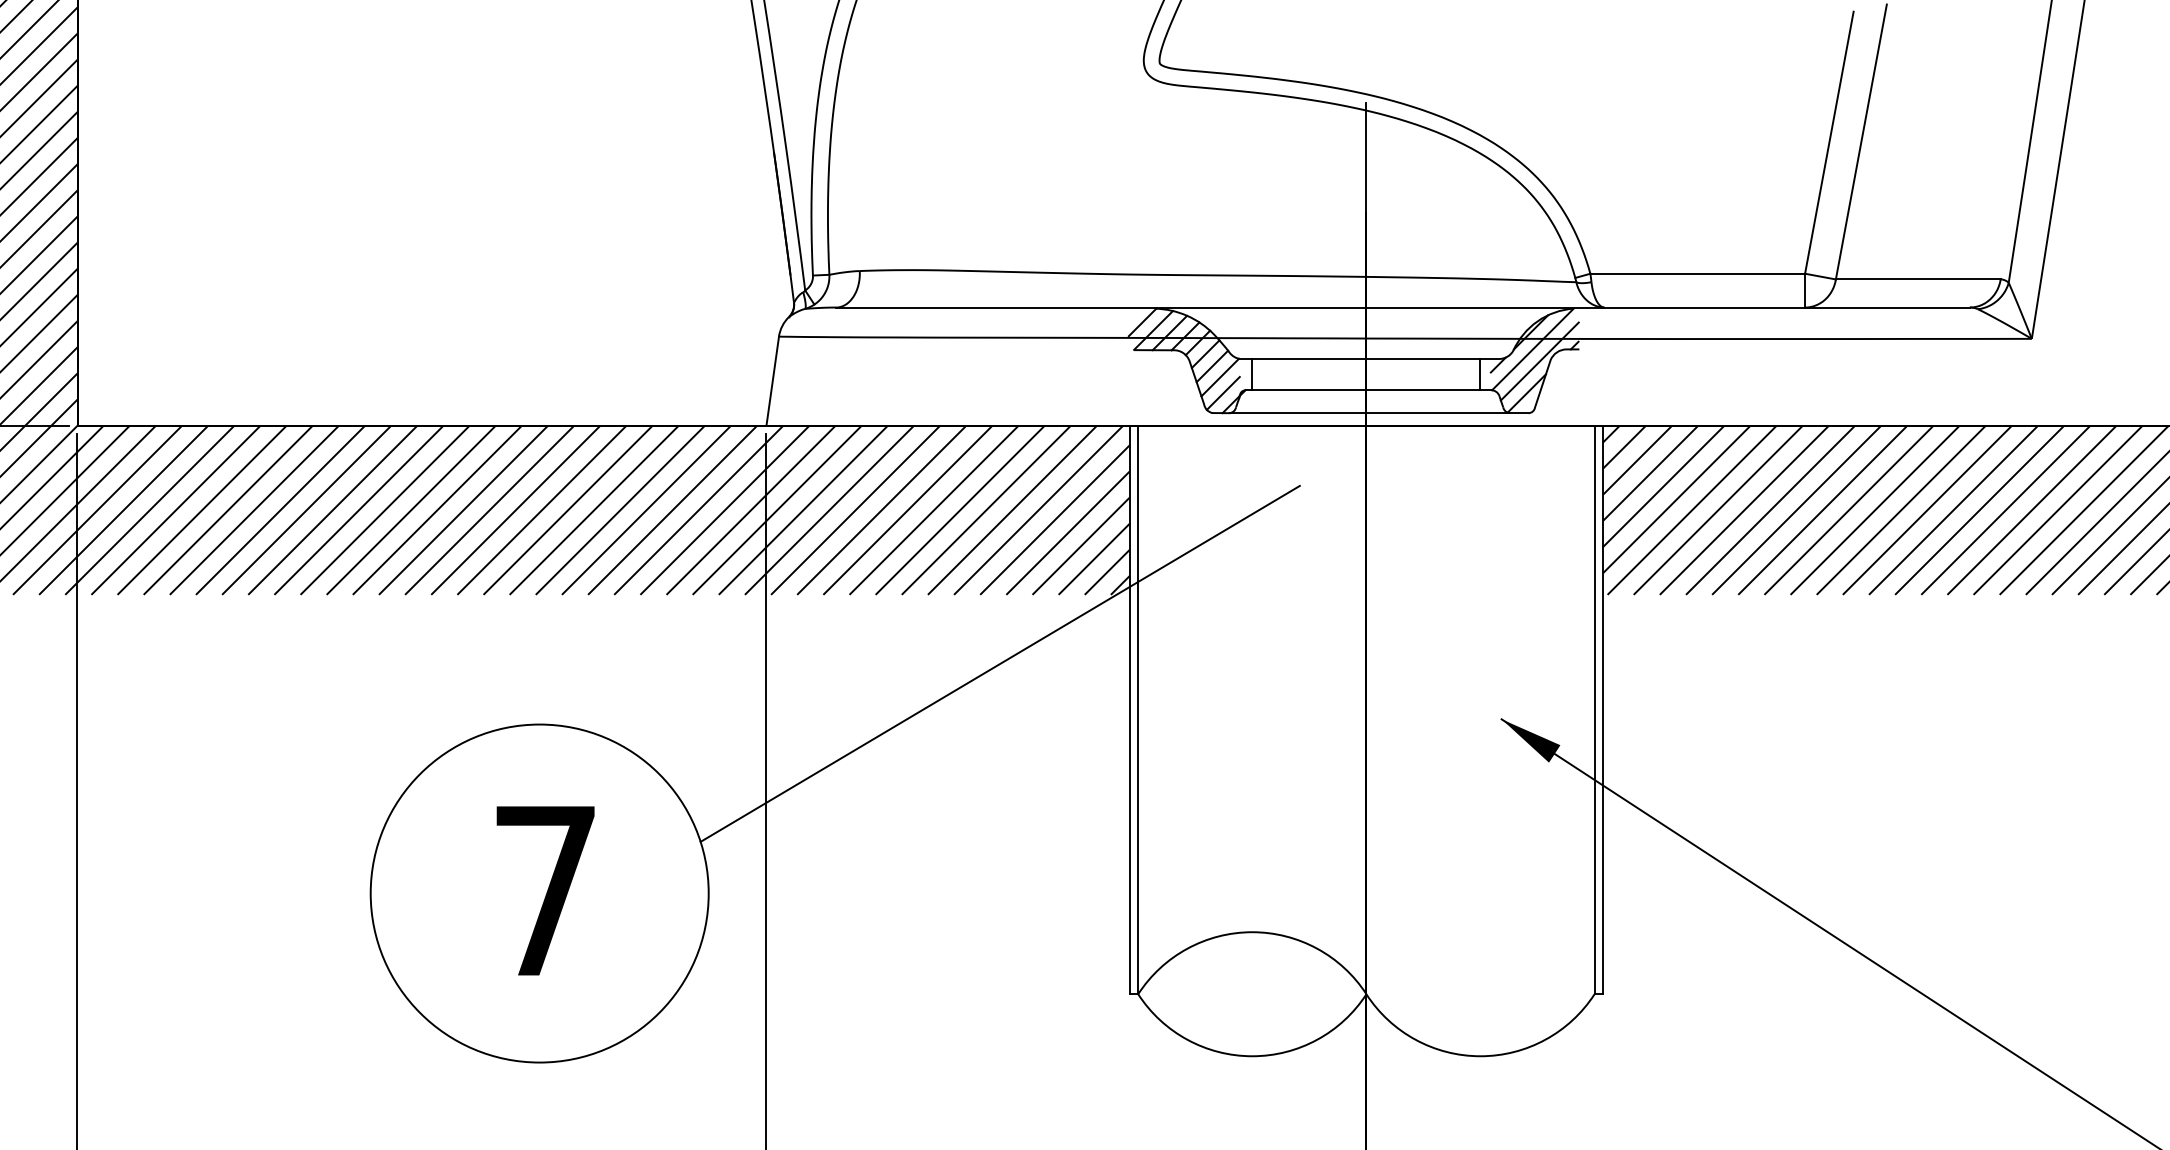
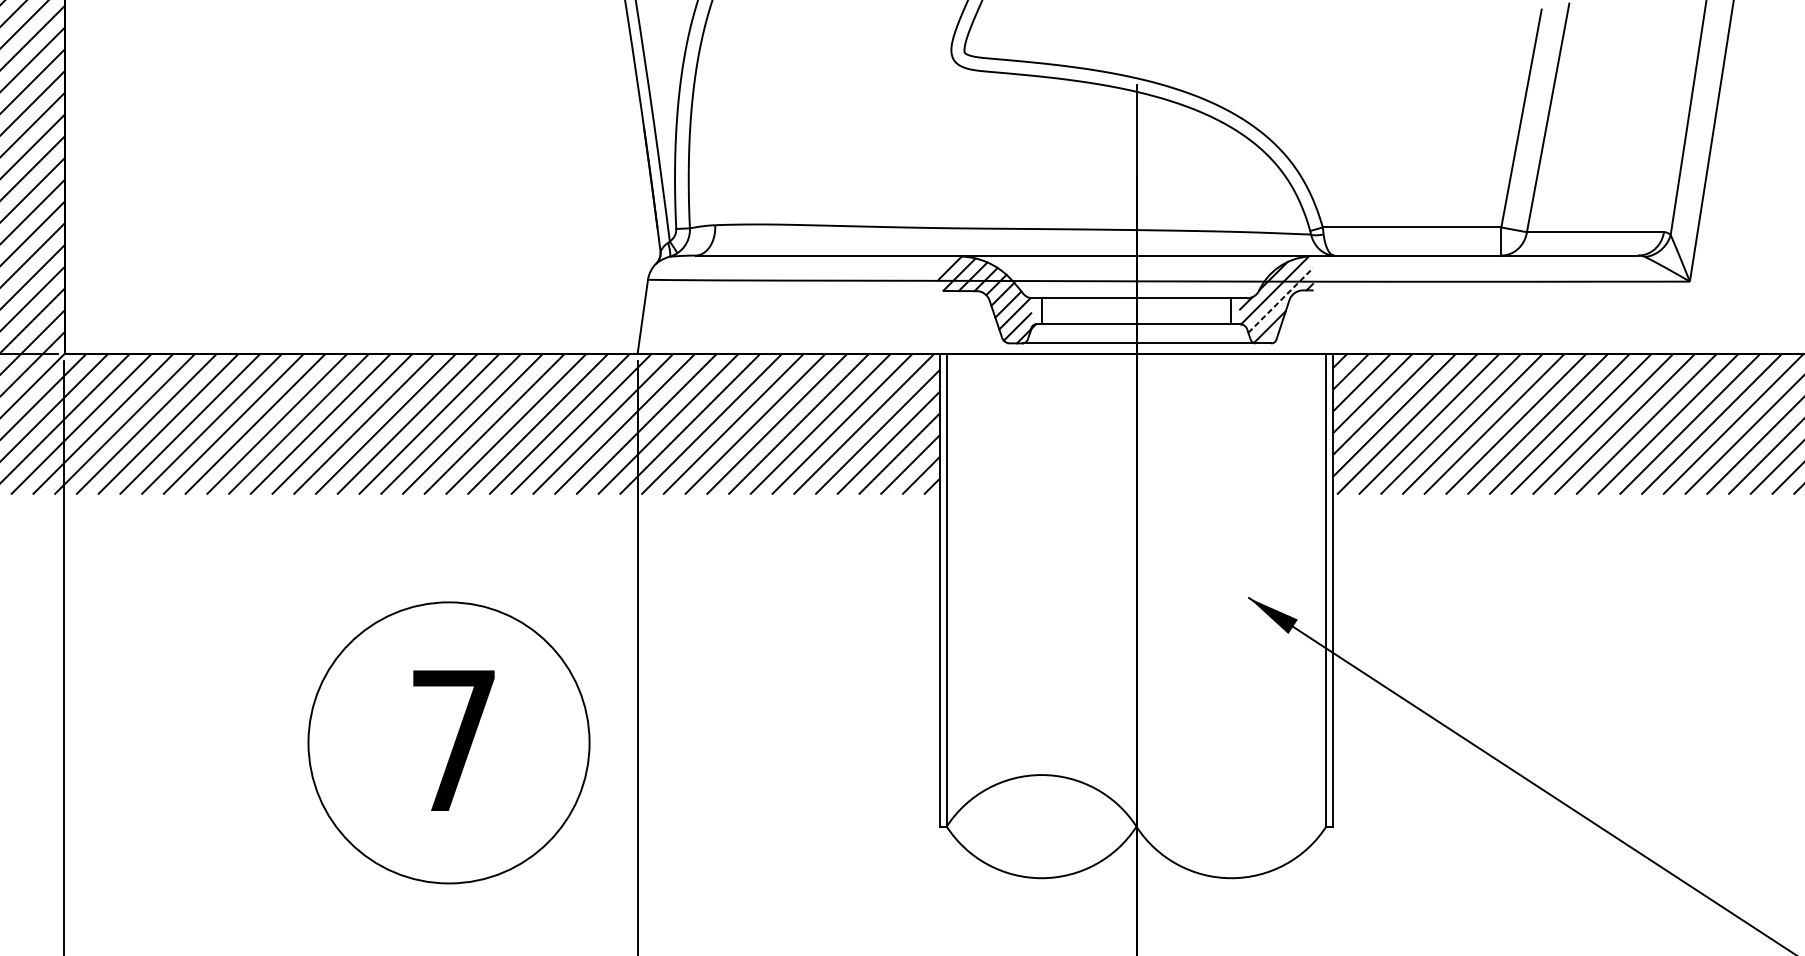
line: (1540, 361) -> (1281, 300), solid -> dashed
line: (999, 663) -> (831, 551), removed

